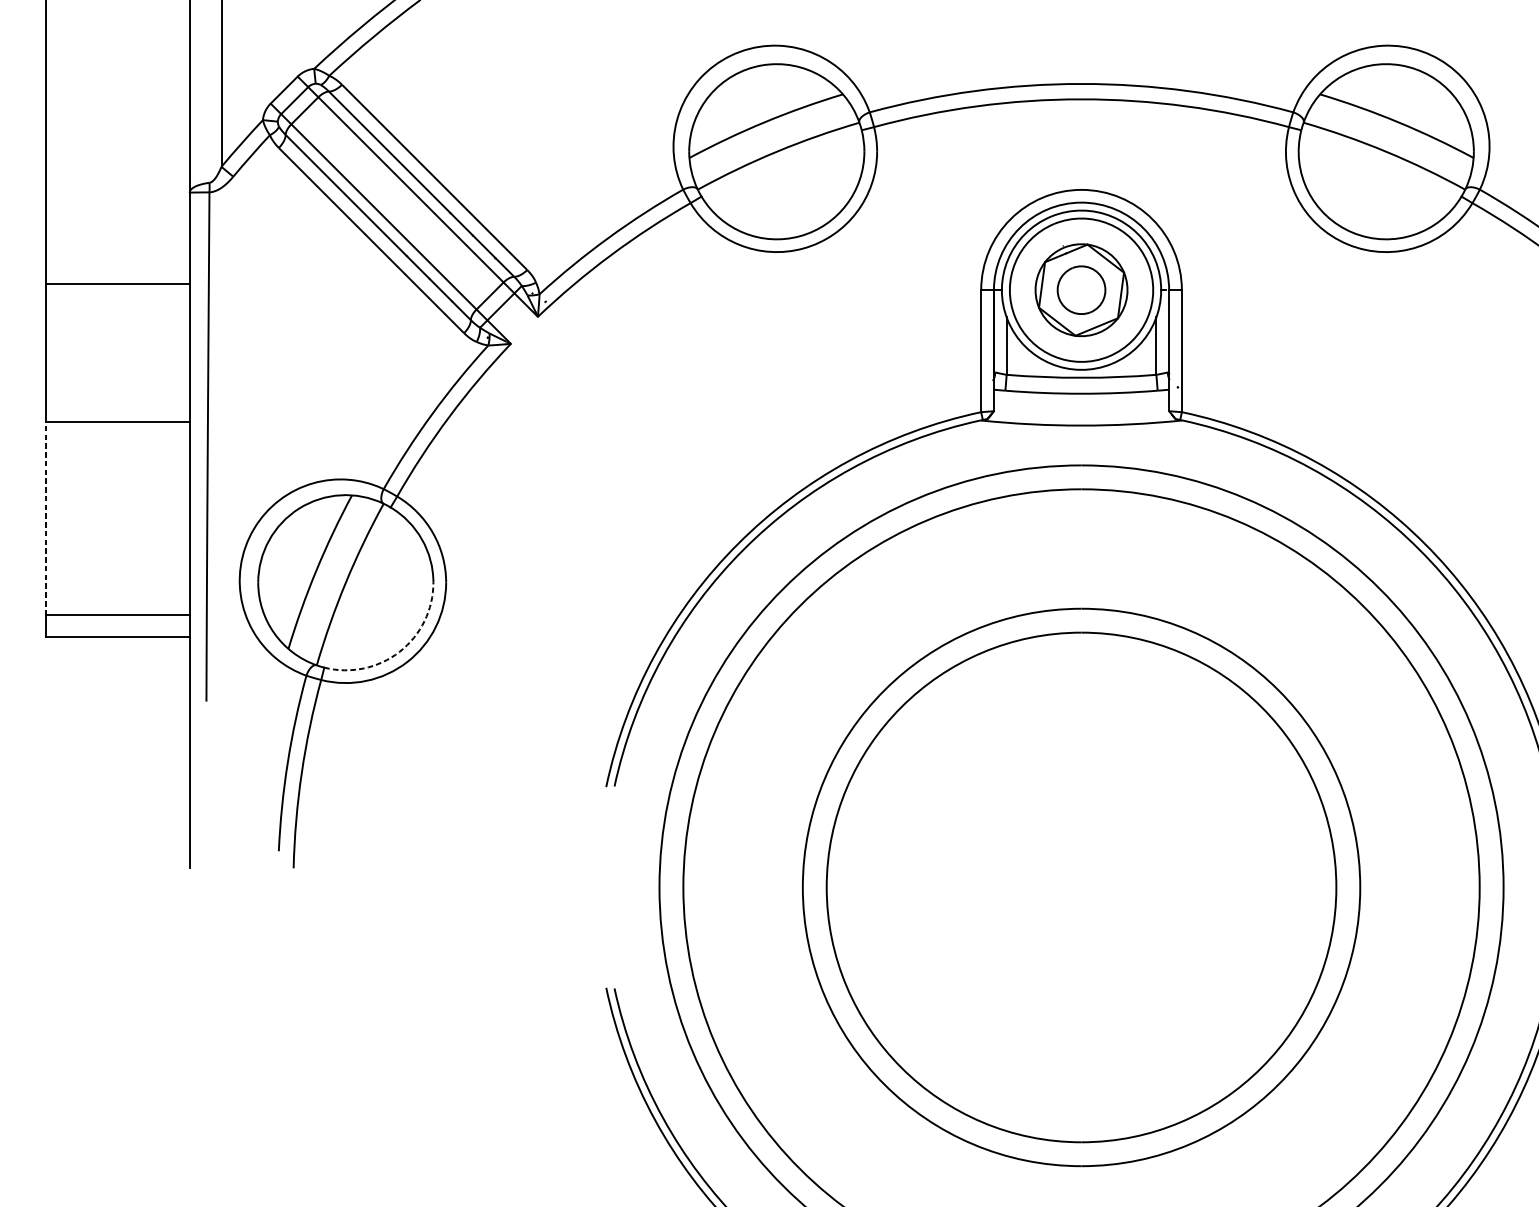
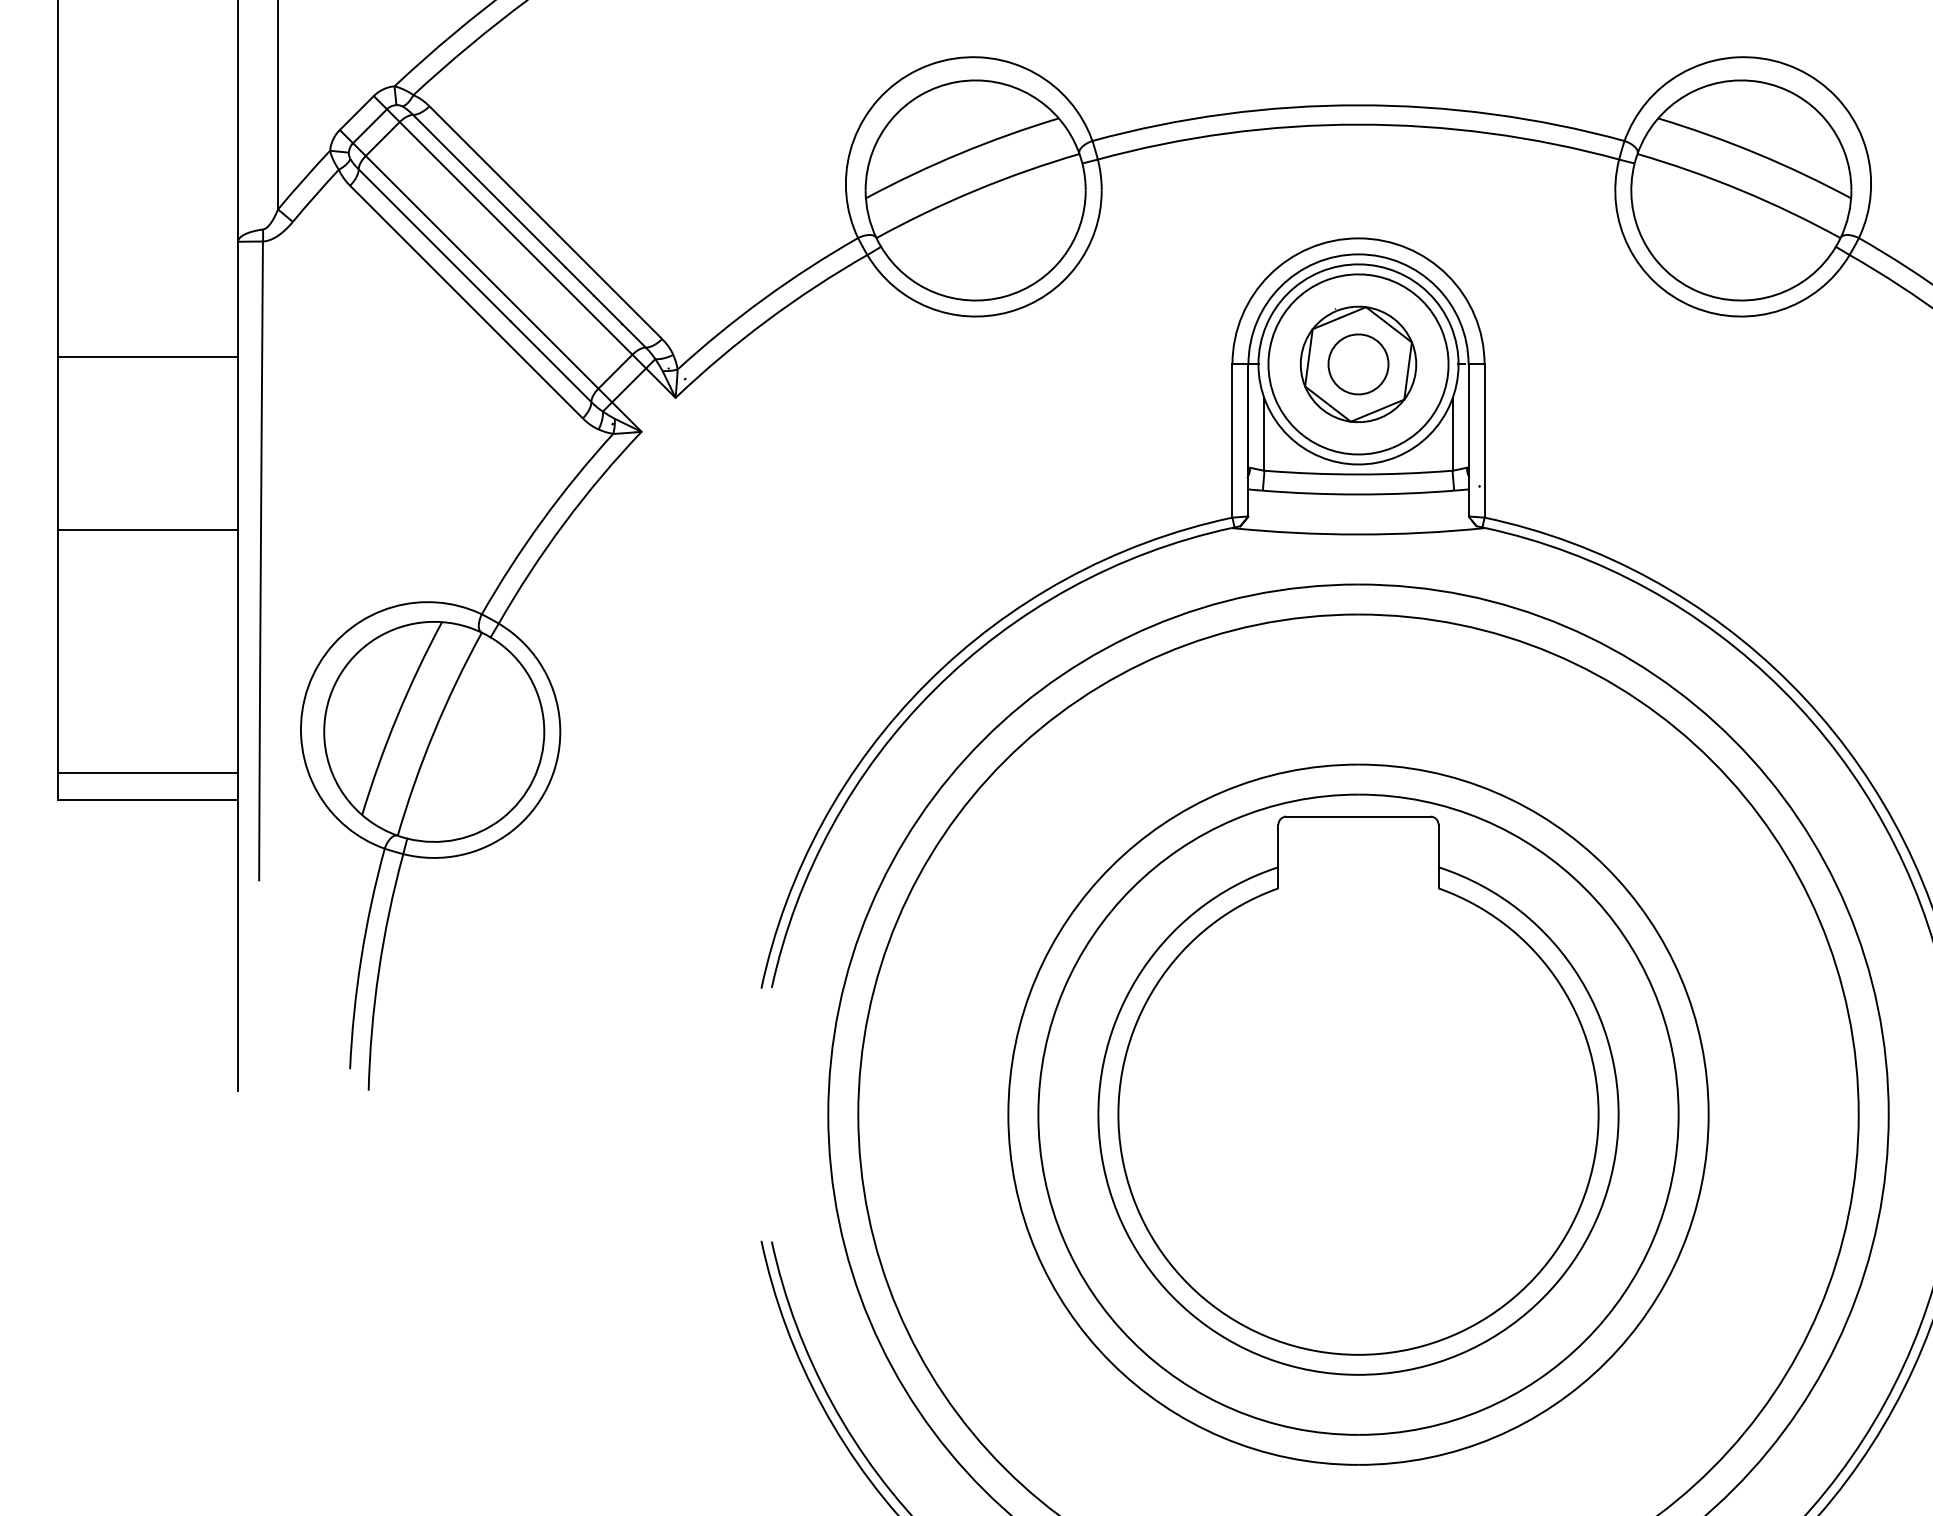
line: (45, 518) -> (57, 651), dashed -> solid
arc: (399, 651) -> (501, 818), dashed -> solid
part: (1081, 872) -> (1358, 1095), added

